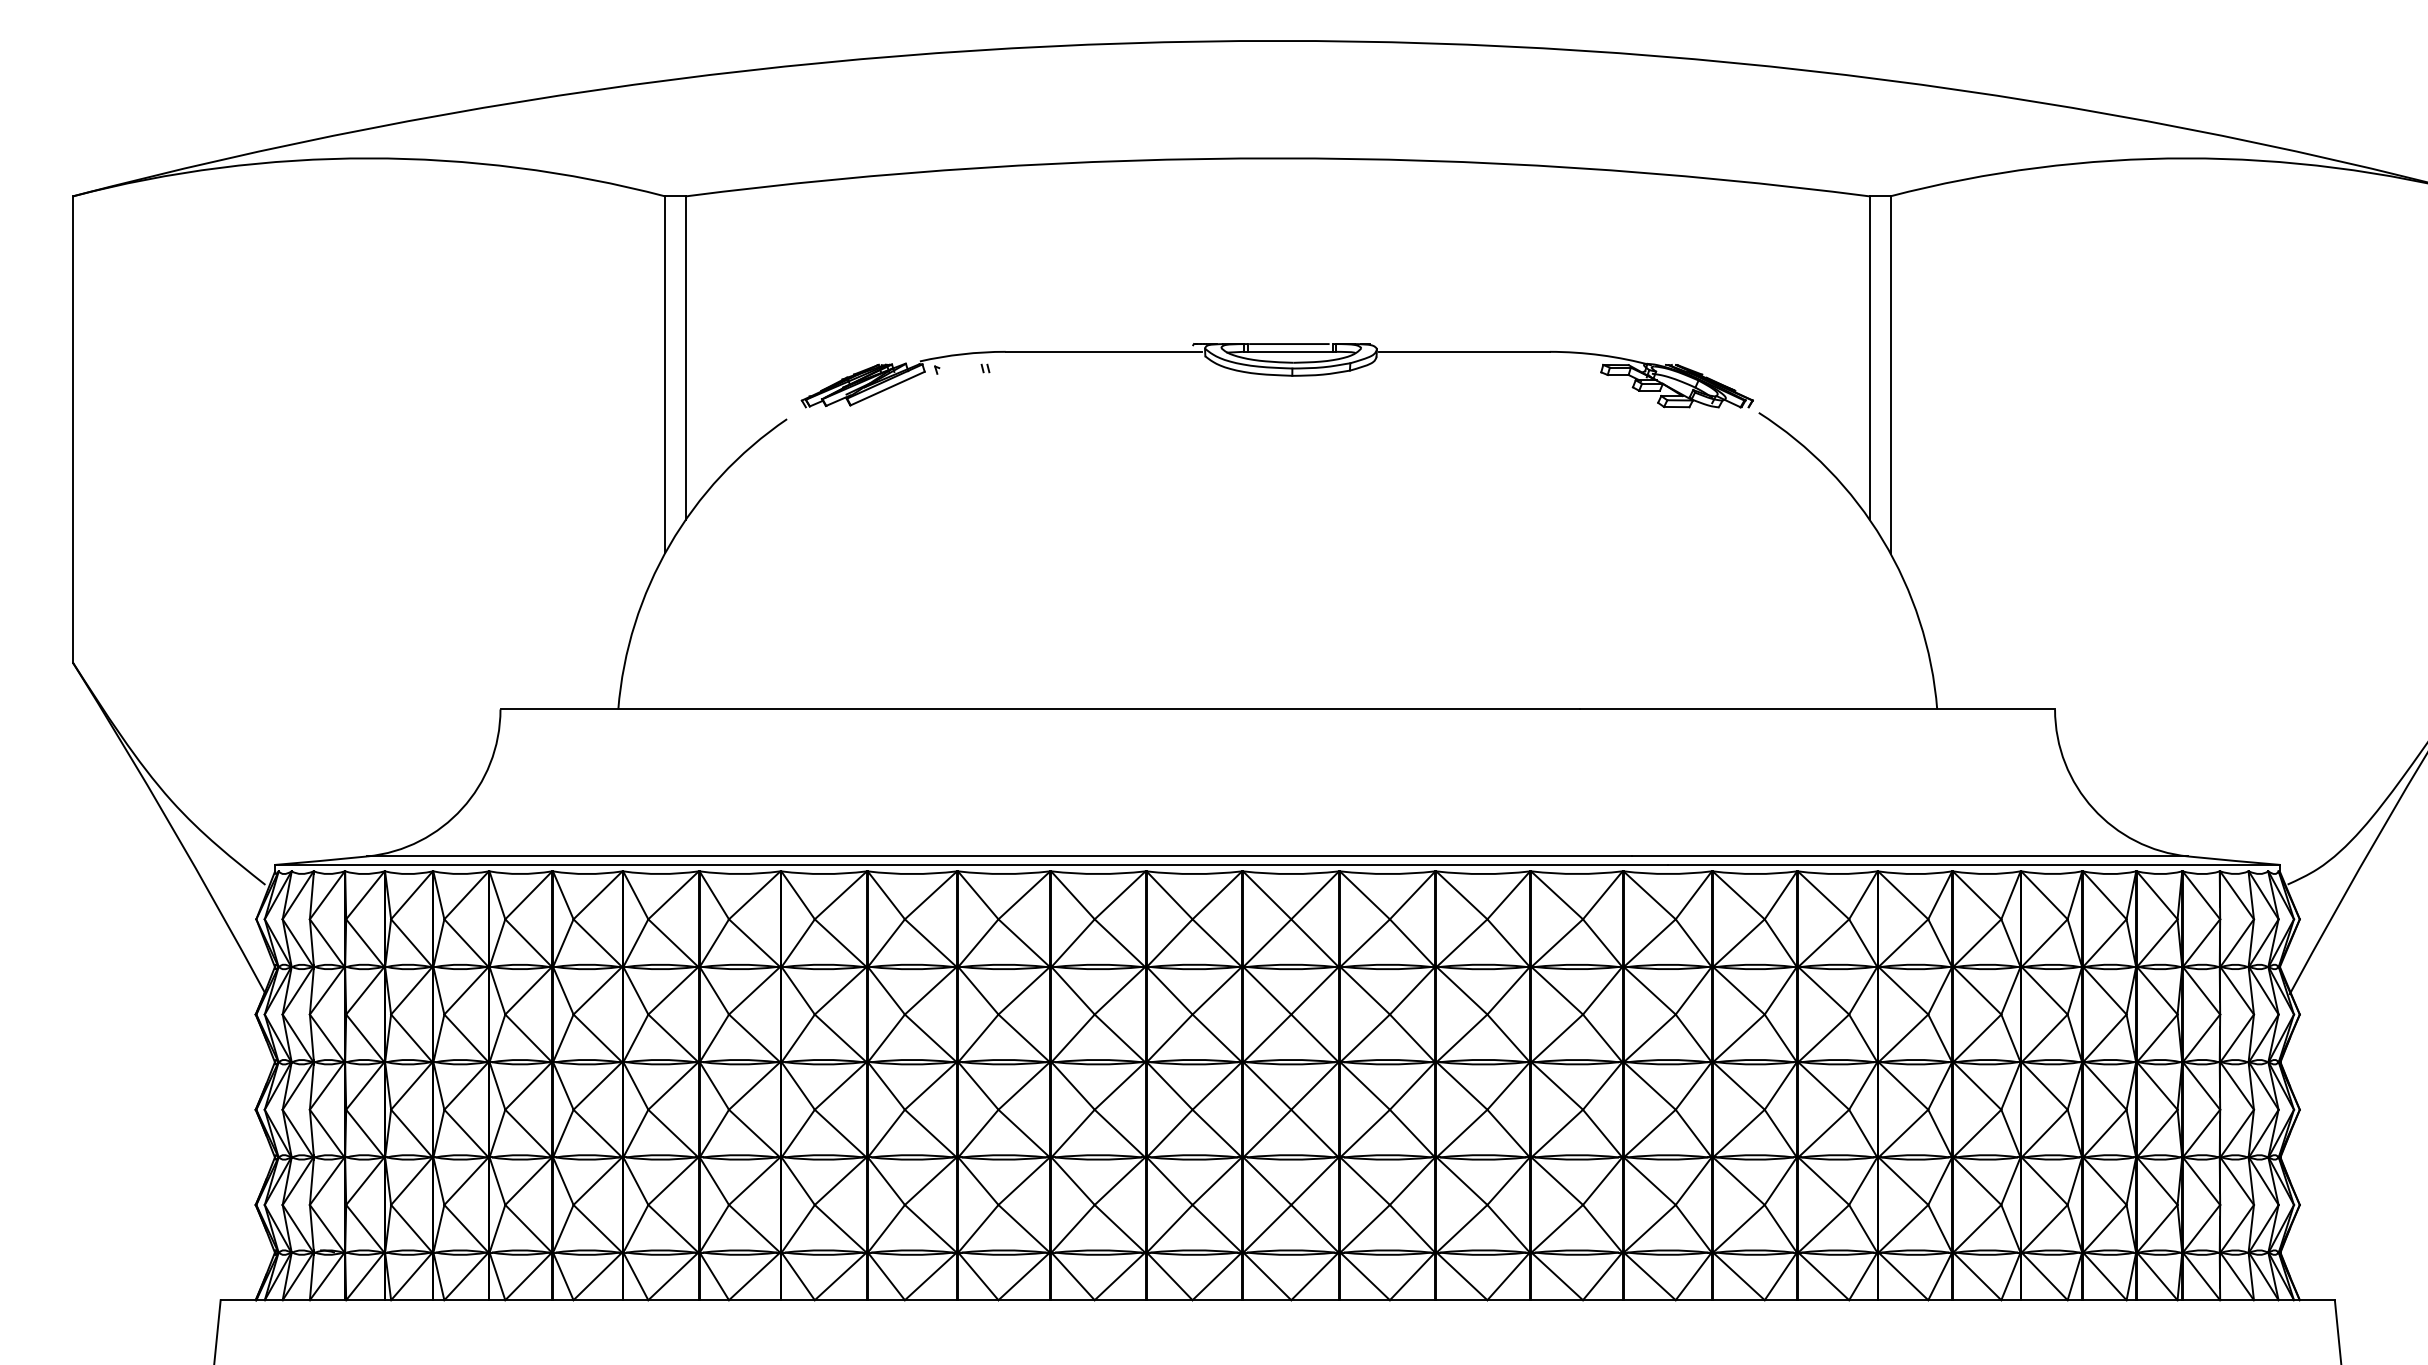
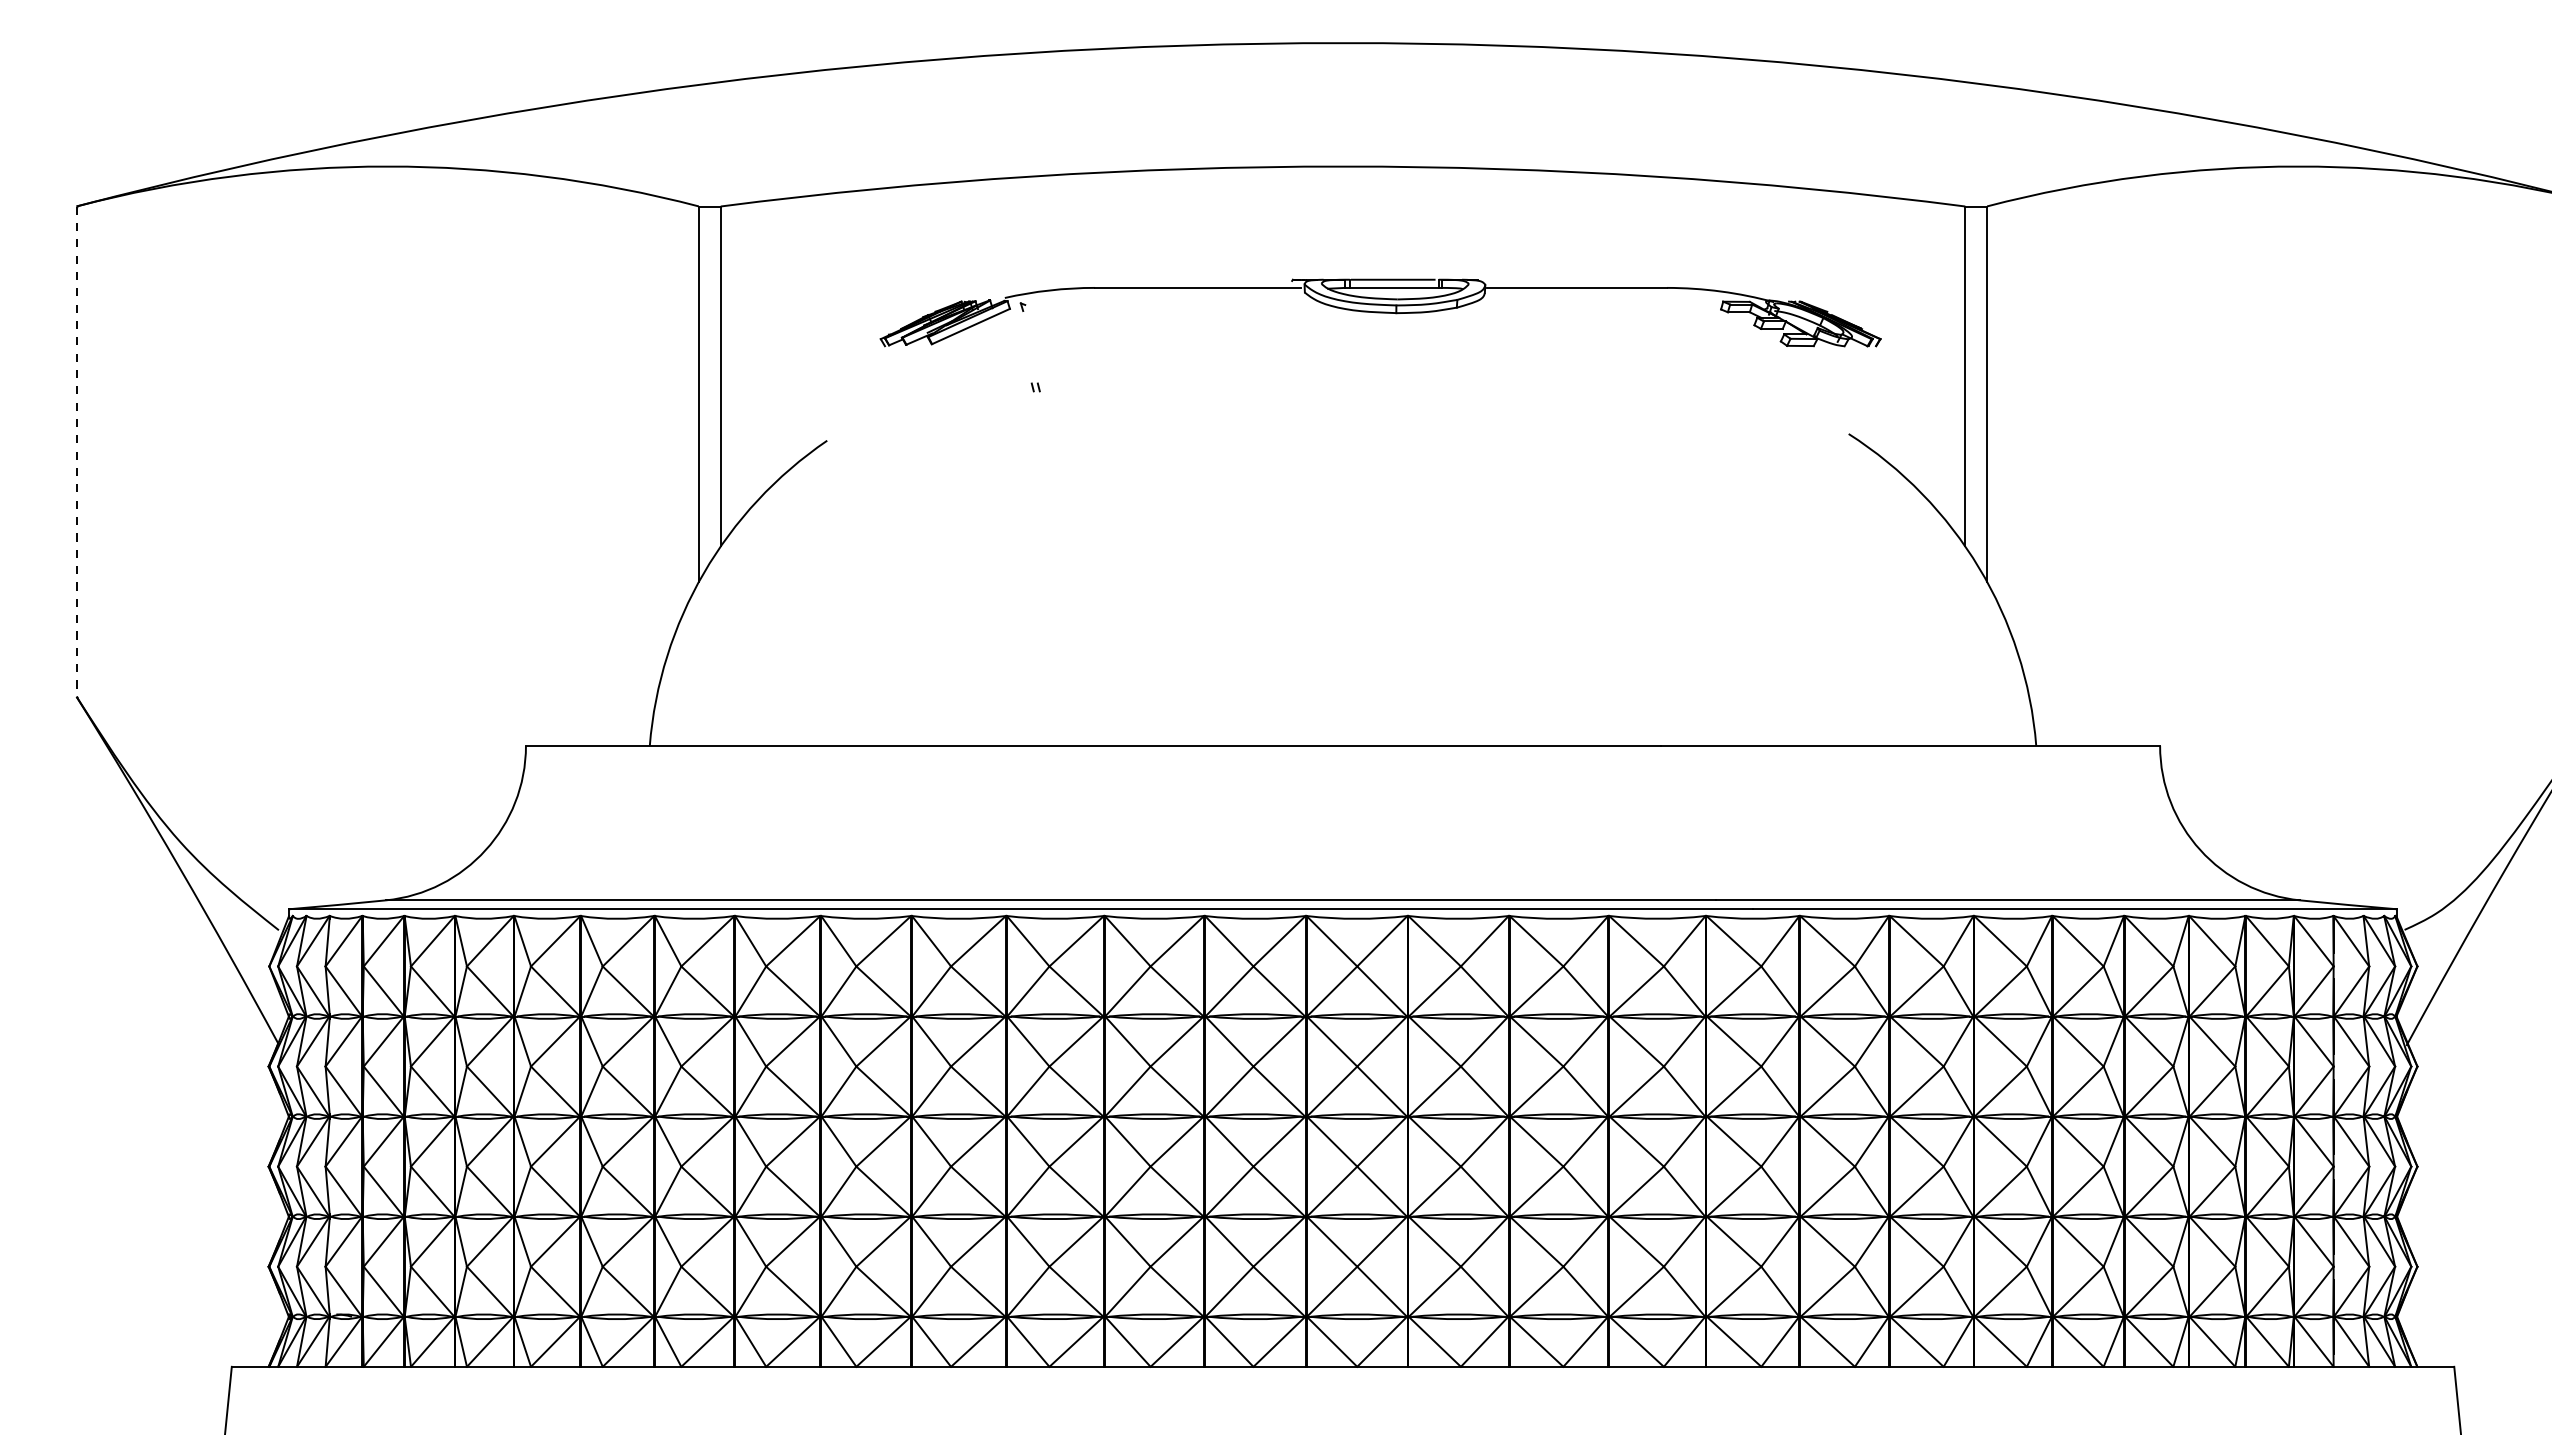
part: (1277, 375) -> (1380, 312), moved
line: (72, 430) -> (76, 452), solid -> dashed

